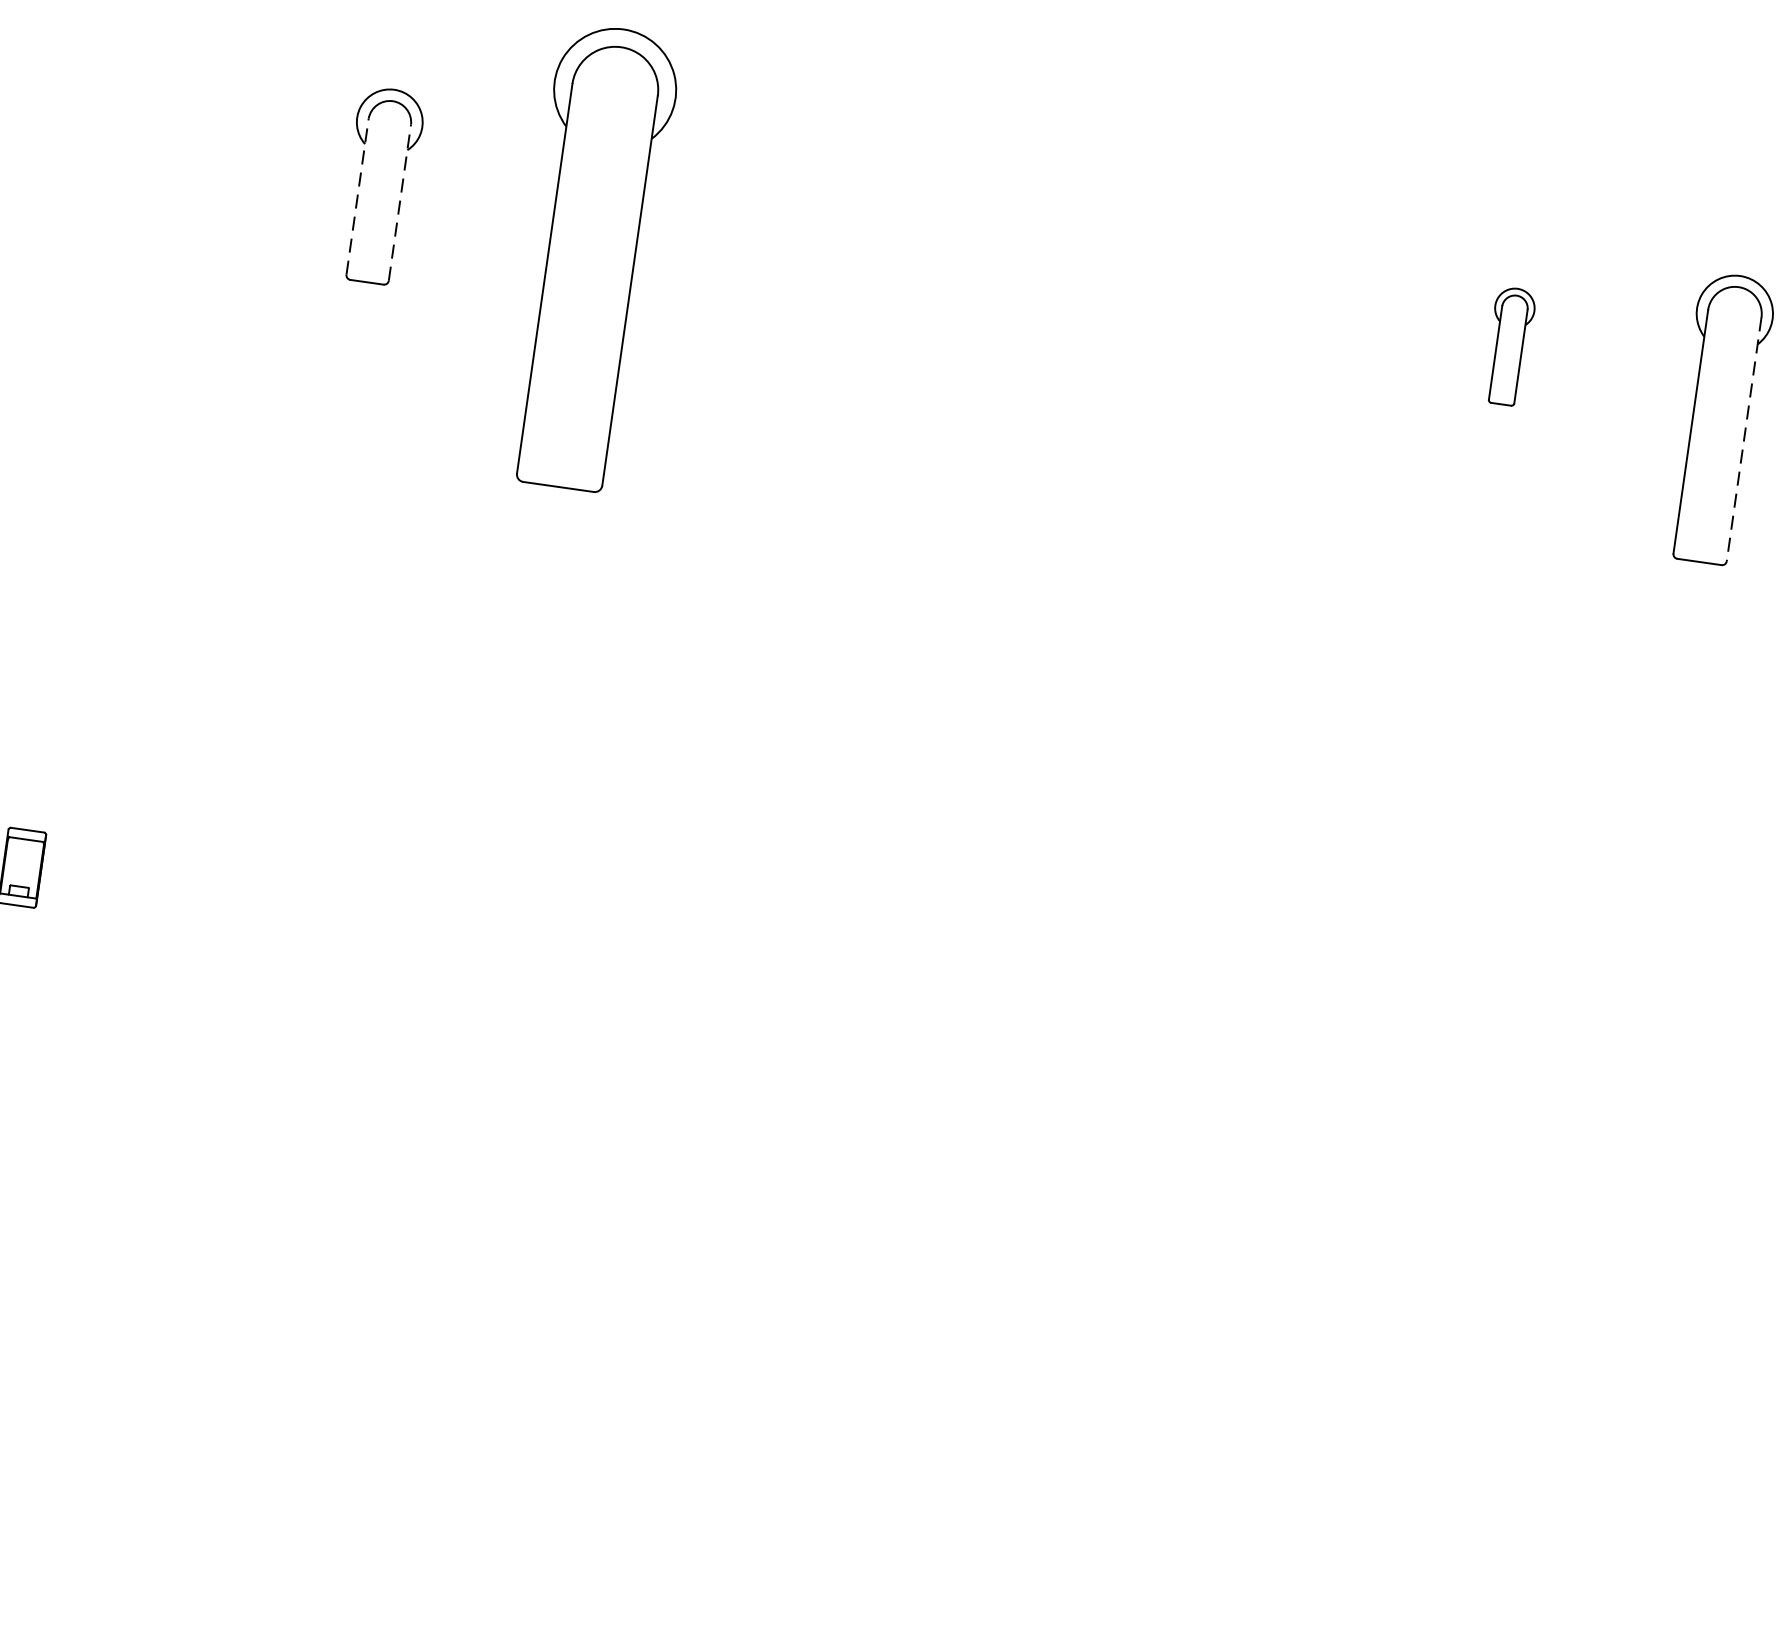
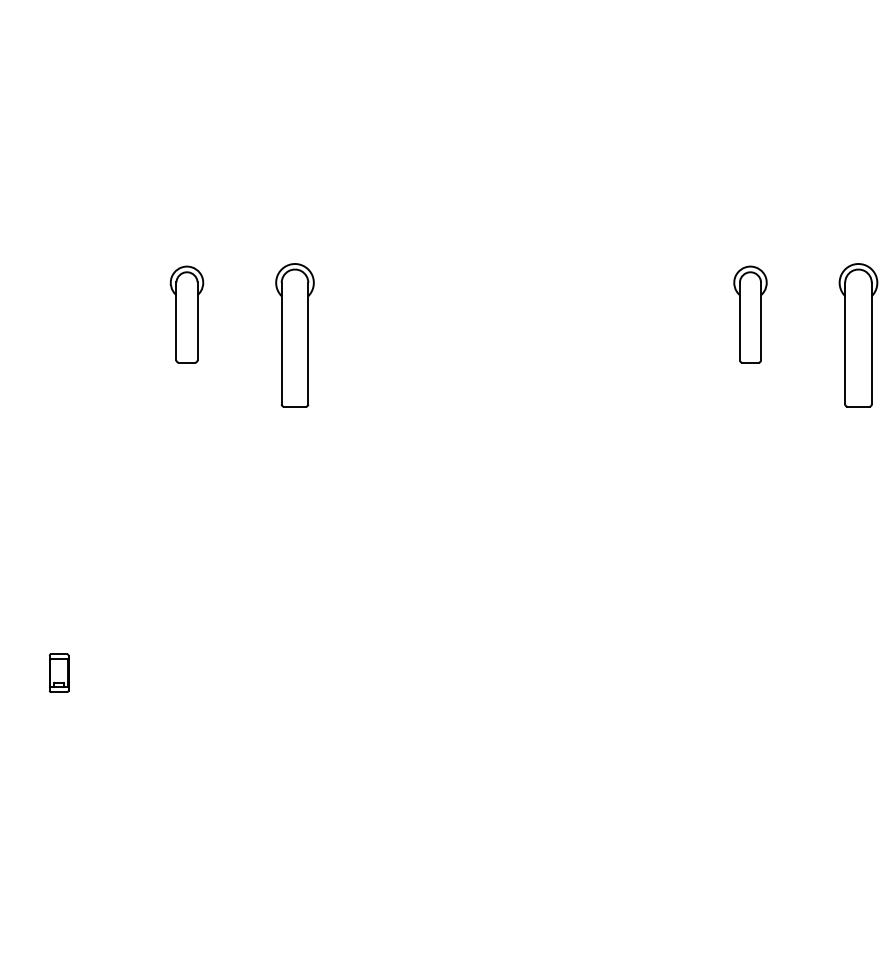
line: (357, 196) -> (176, 321), dashed -> solid
line: (399, 202) -> (197, 321), dashed -> solid
part: (590, 258) -> (294, 335), size x0.62
part: (1509, 346) -> (750, 314), size x1.67
line: (1743, 438) -> (871, 343), dashed -> solid

